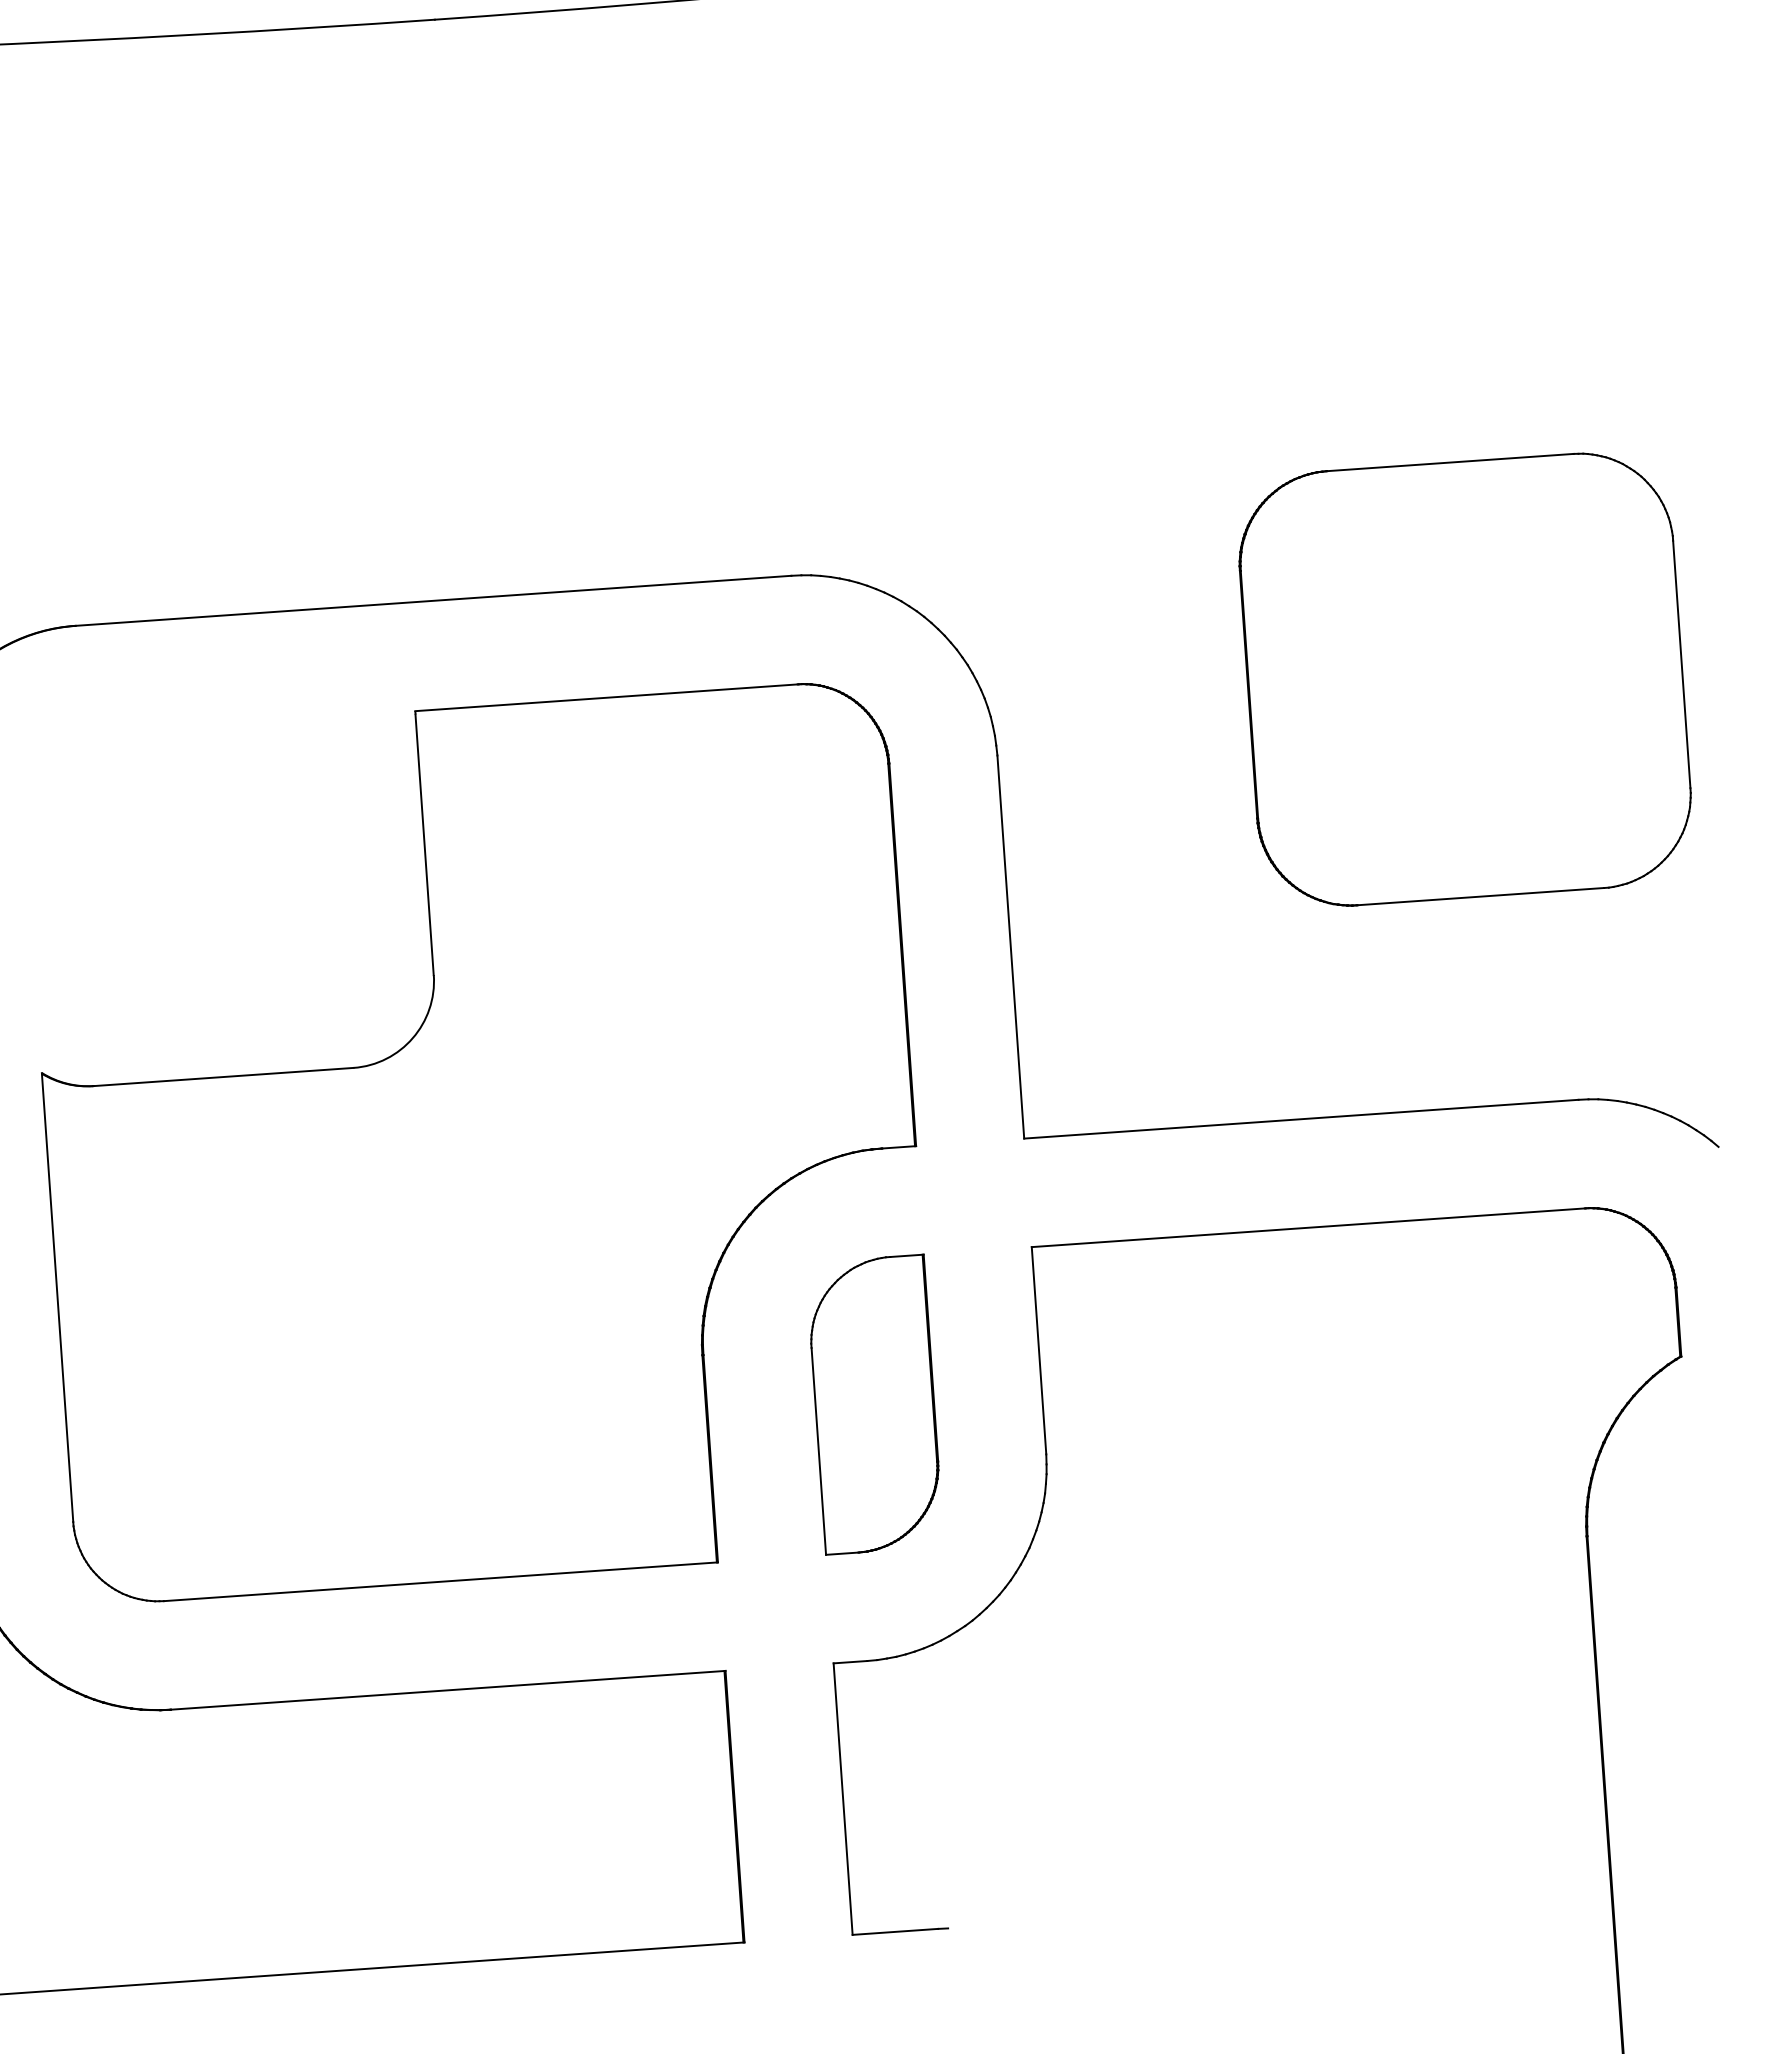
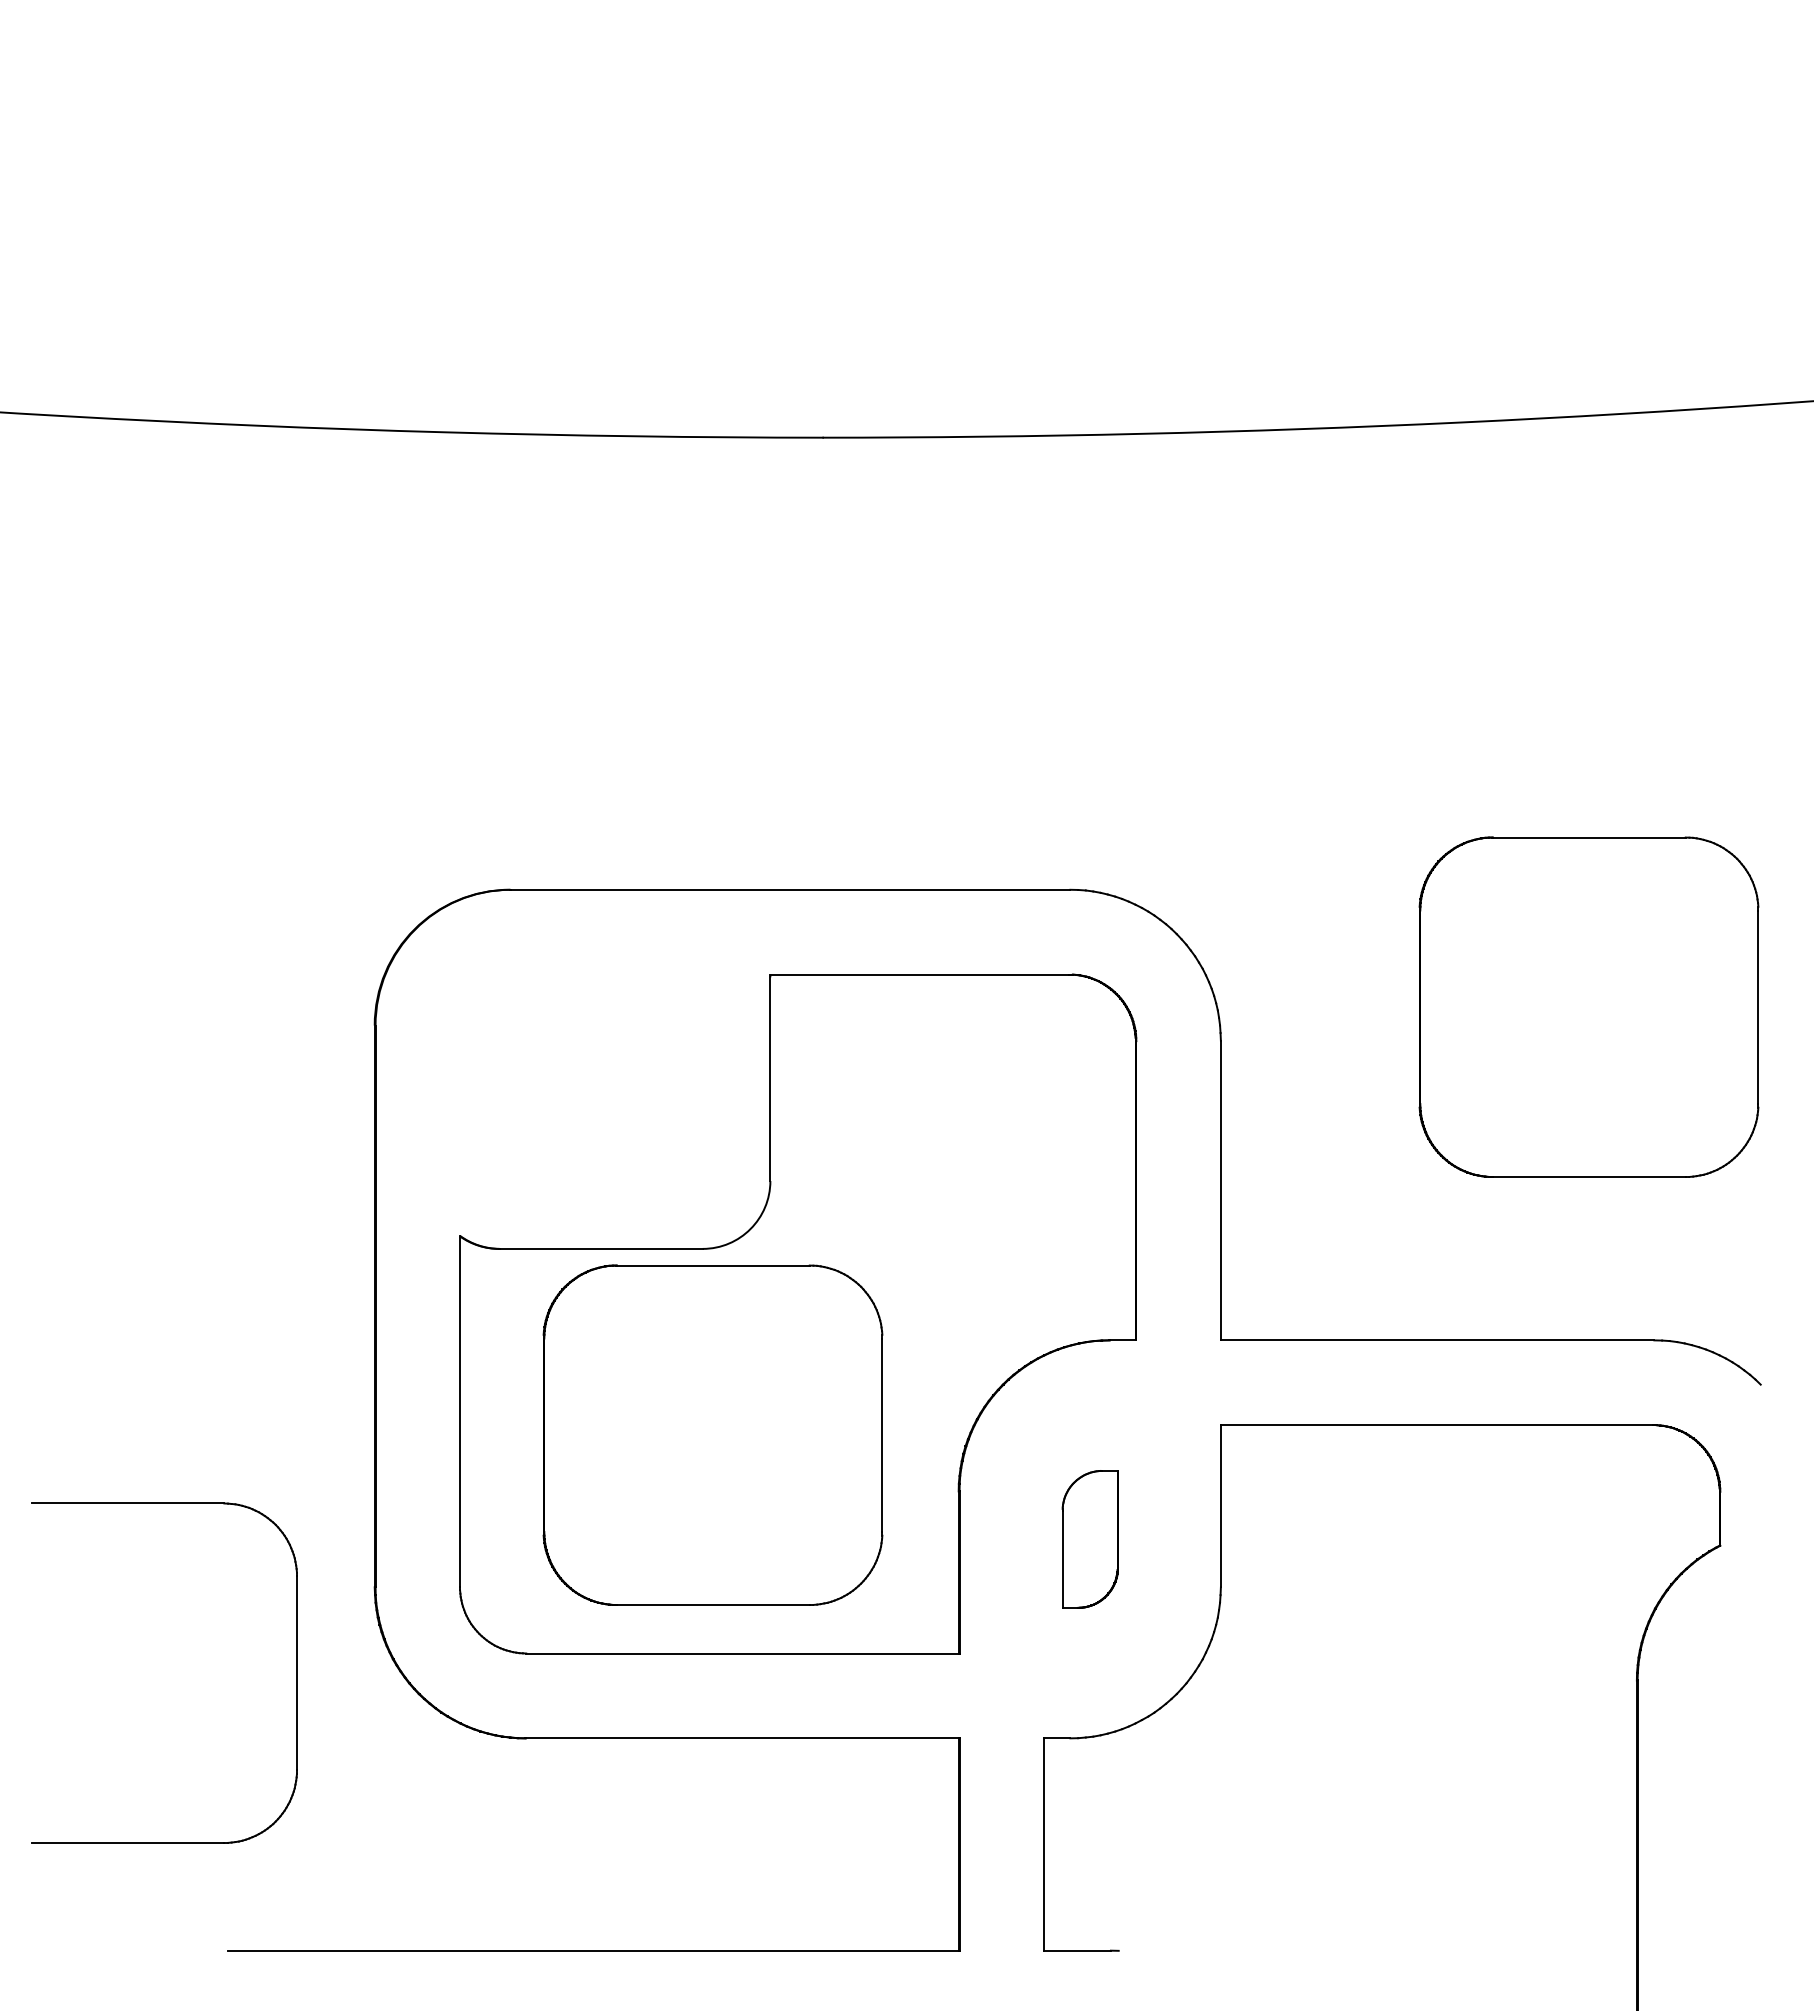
part: (382, 1304) -> (712, 1434), added
part: (875, 1404) -> (1090, 1539), size x0.6

